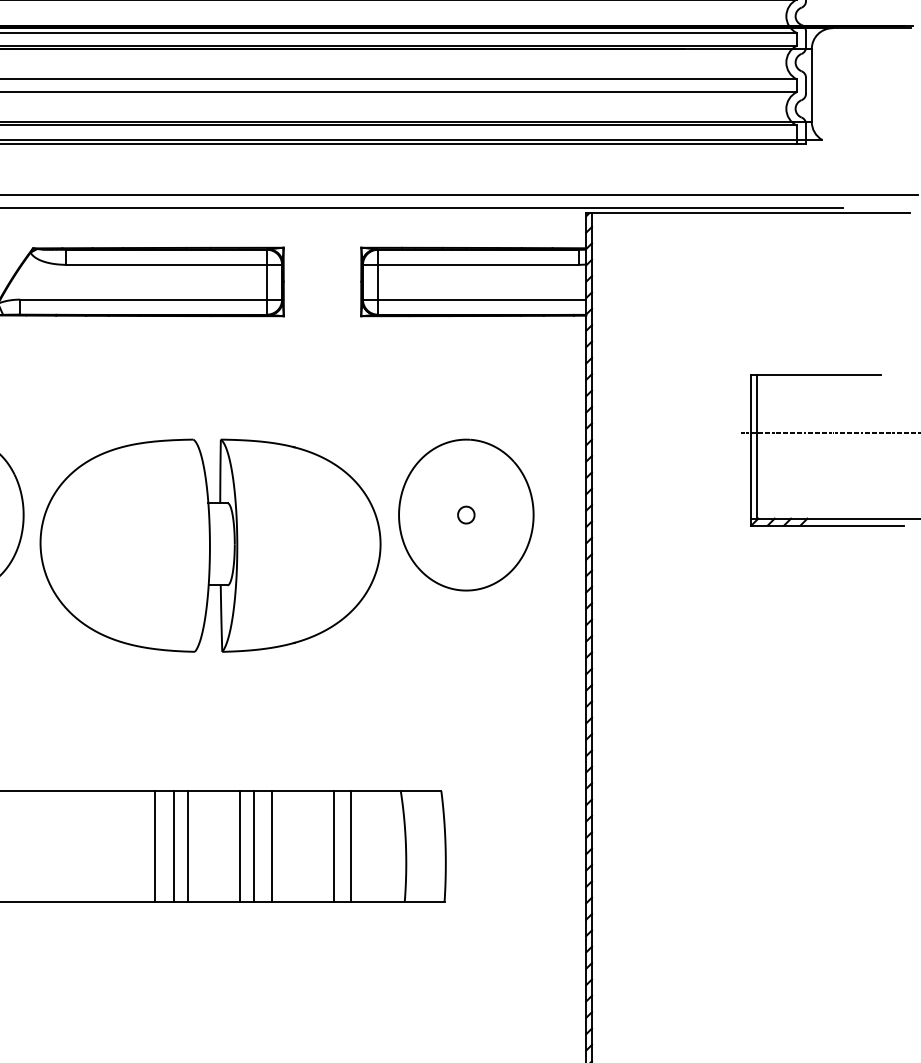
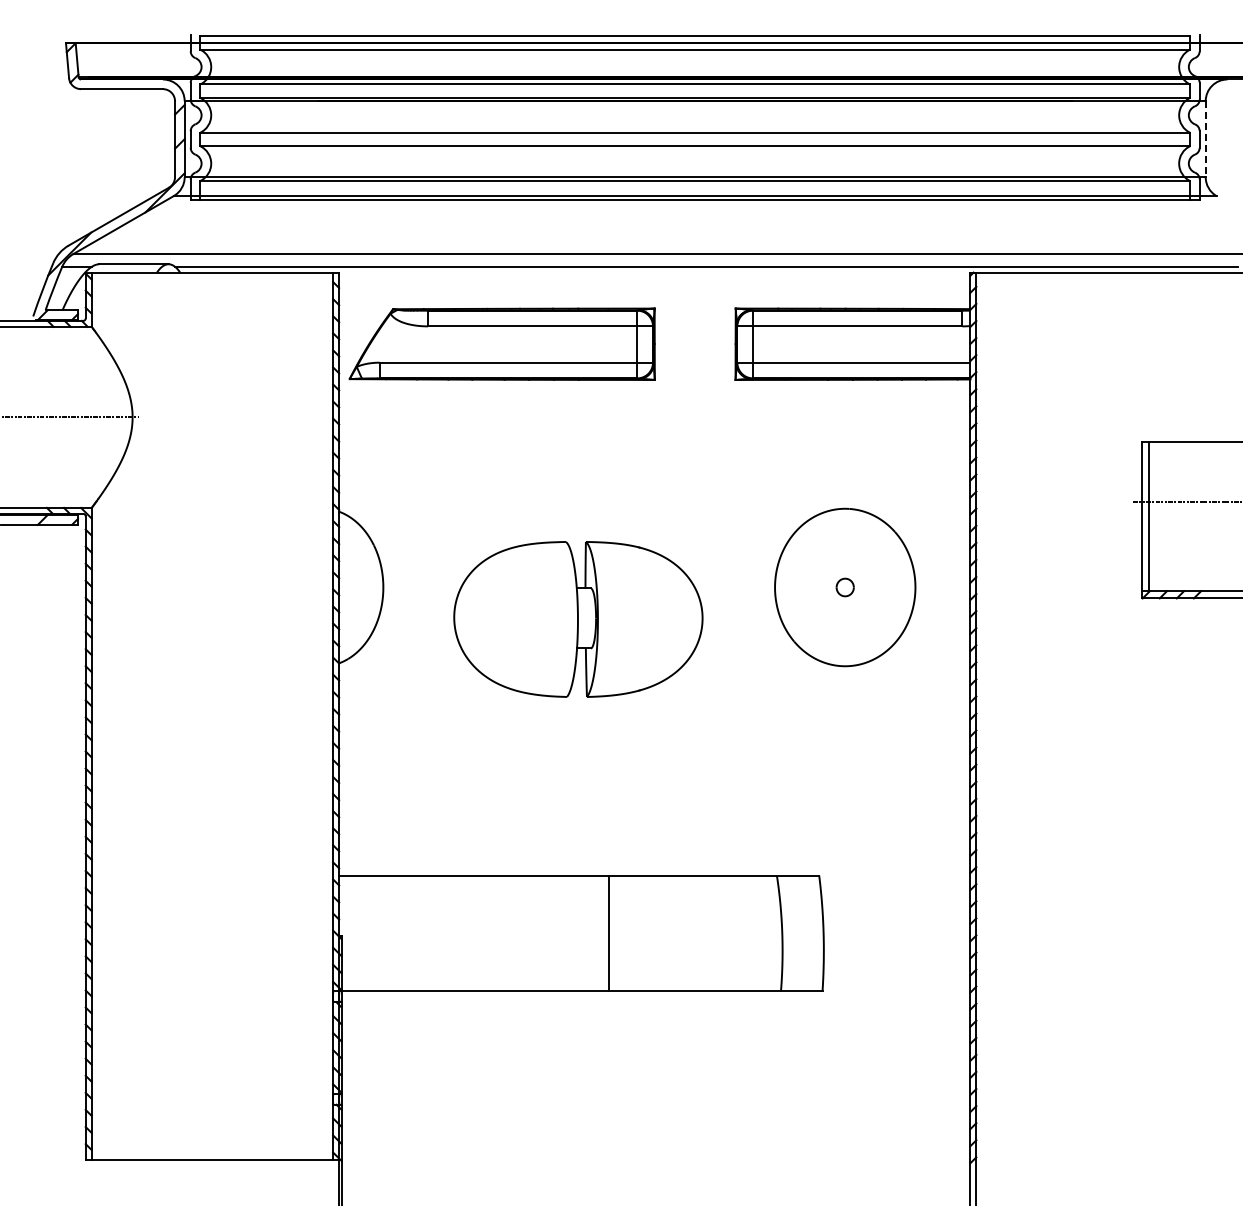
line: (811, 85) -> (1205, 139), solid -> dashed
part: (210, 545) -> (578, 619), size x0.7
line: (155, 846) -> (520, 933), removed
line: (174, 846) -> (540, 933), removed
line: (187, 846) -> (554, 933), removed
line: (253, 846) -> (623, 933), removed
line: (272, 846) -> (642, 933), removed
line: (334, 846) -> (707, 933), removed
line: (350, 846) -> (724, 933), removed

